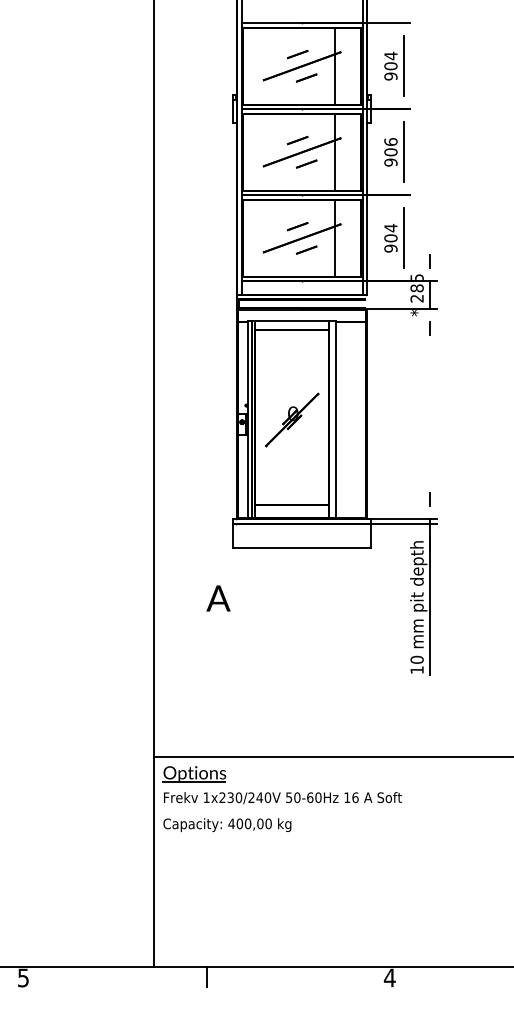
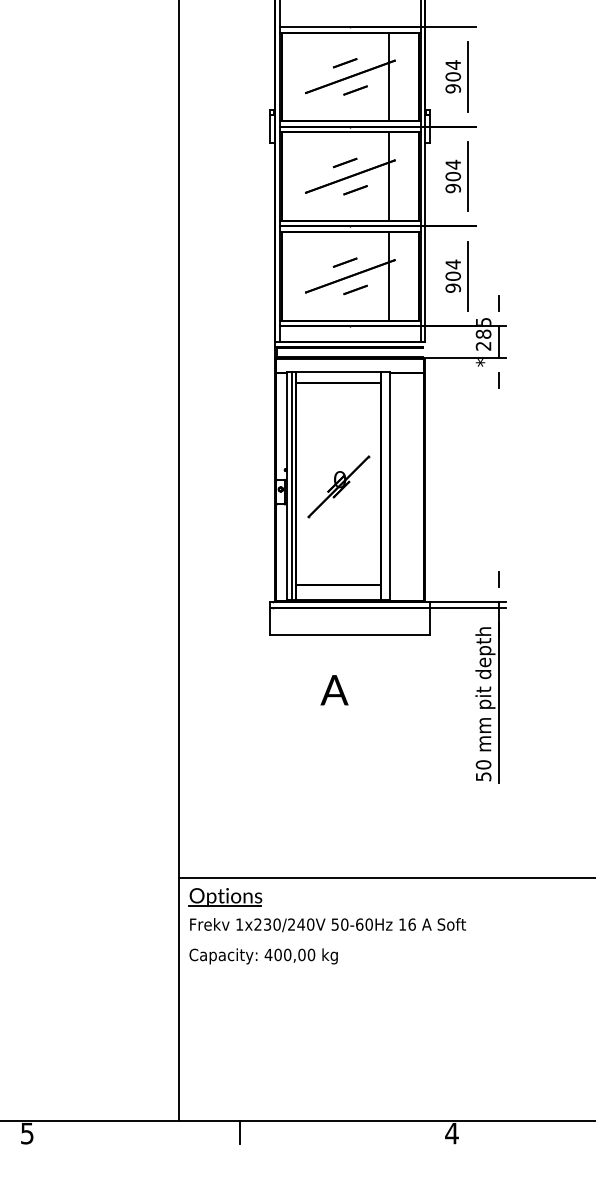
text: (390, 141) -> (452, 164), 906 -> 904
text: (218, 598) -> (334, 690), moved
text: (416, 669) -> (482, 776), 10 -> 50

